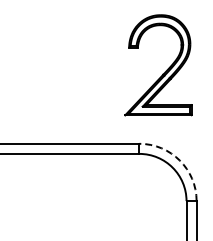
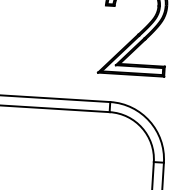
arc: (179, 160) -> (149, 121), dashed -> solid

